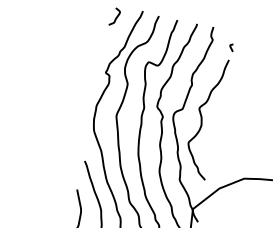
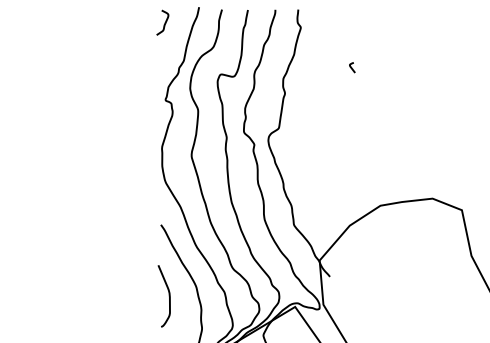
curve: (231, 47) -> (352, 67), moved
curve: (202, 116) -> (307, 133), removed

